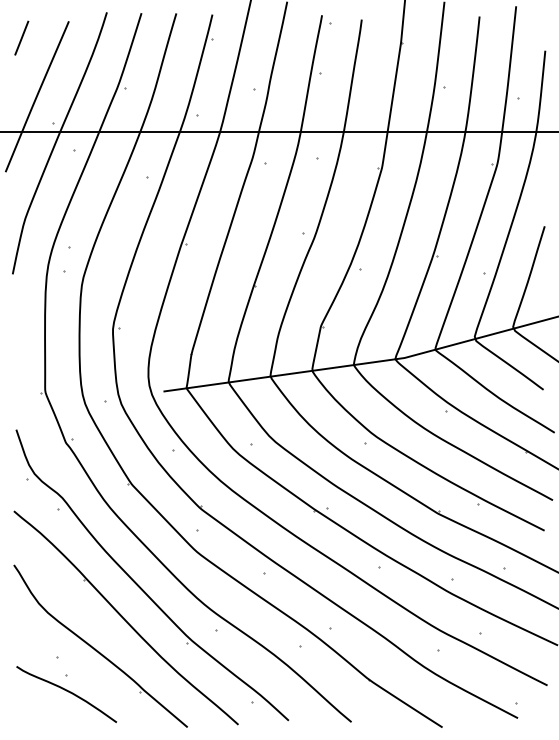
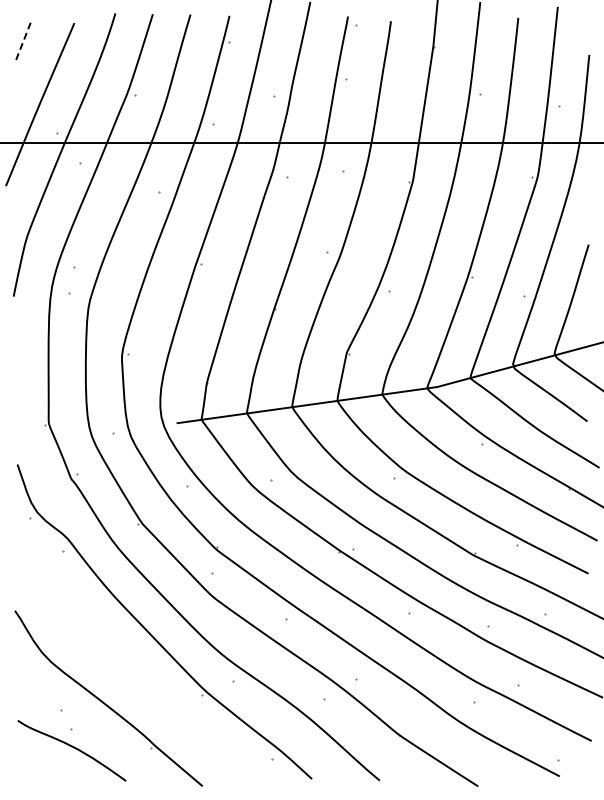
line: (21, 38) -> (23, 41), solid -> dashed
part: (125, 617) -> (135, 667), removed

